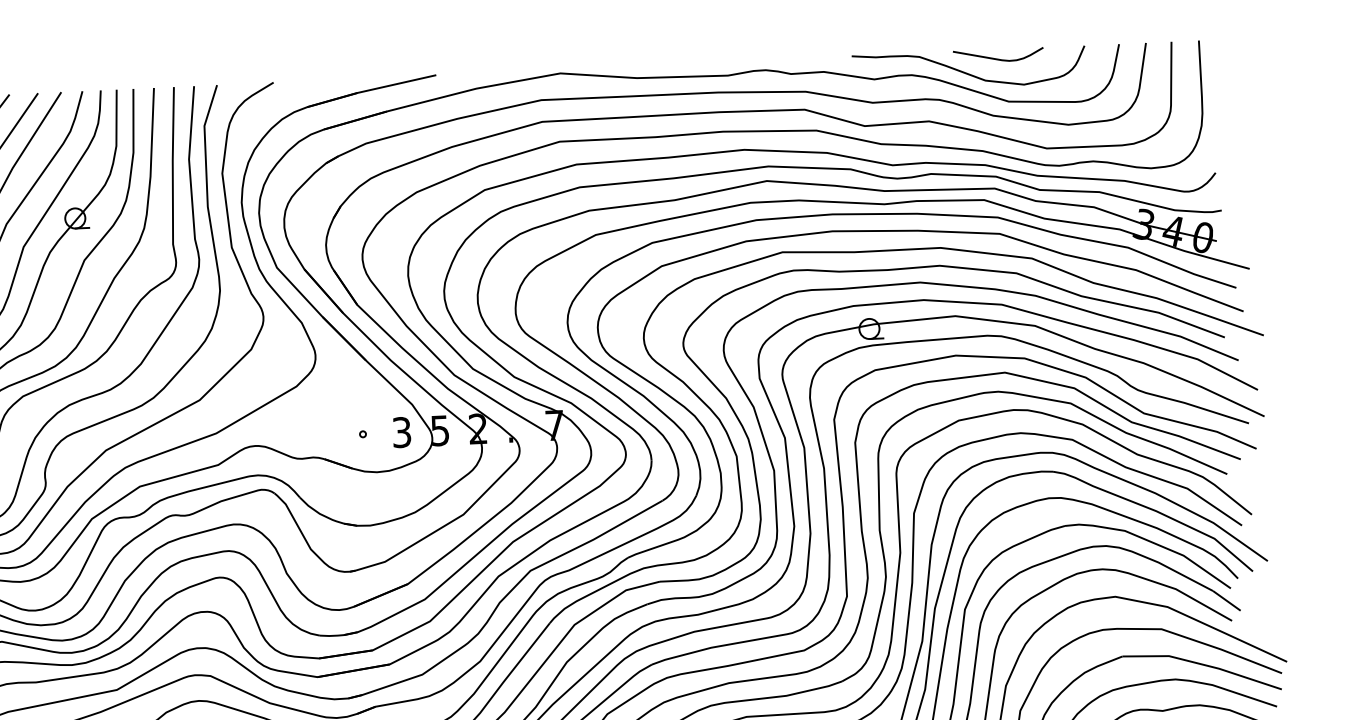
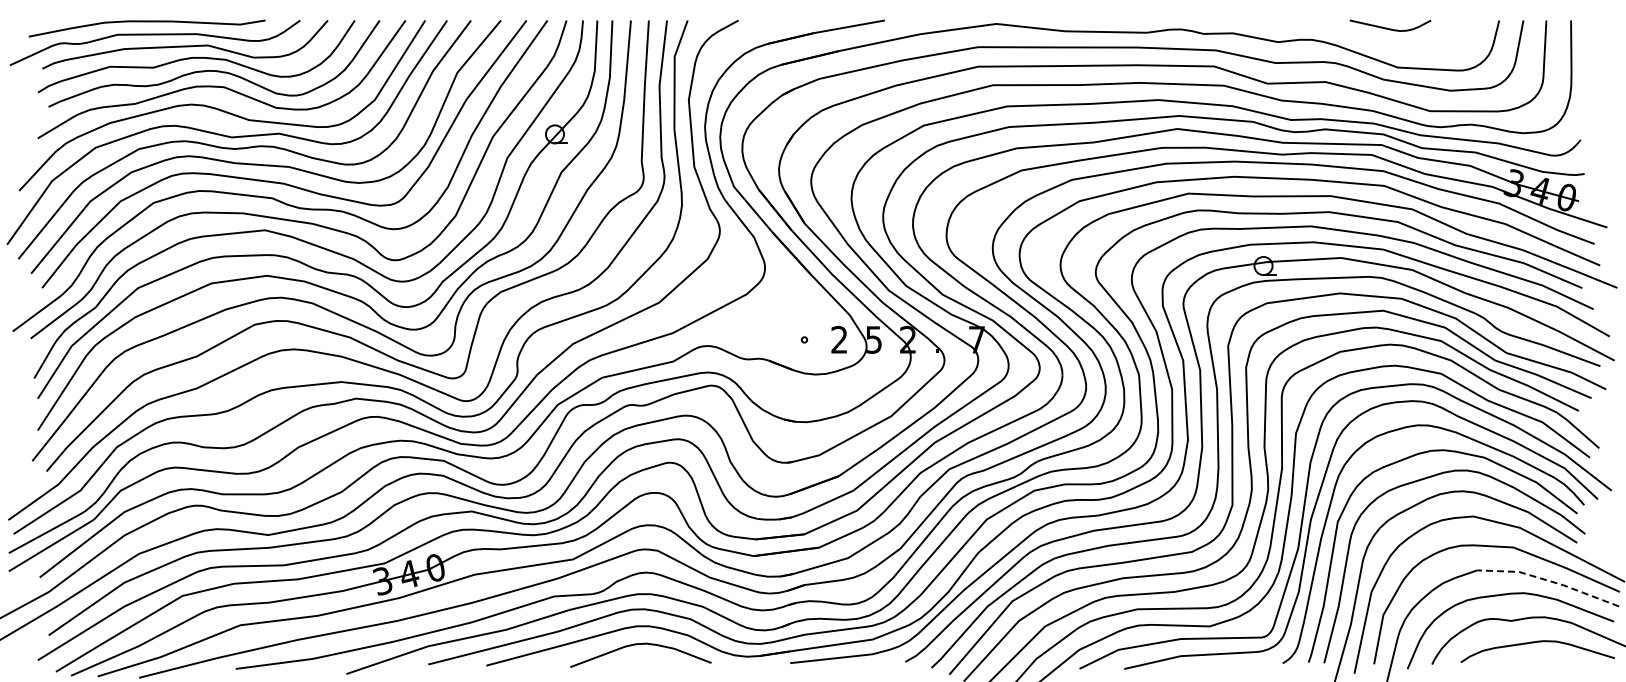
curve: (966, 72) -> (1361, 39), removed
text: (401, 432) -> (839, 339), 3 -> 2
line: (1203, 665) -> (1549, 581), solid -> dashed

